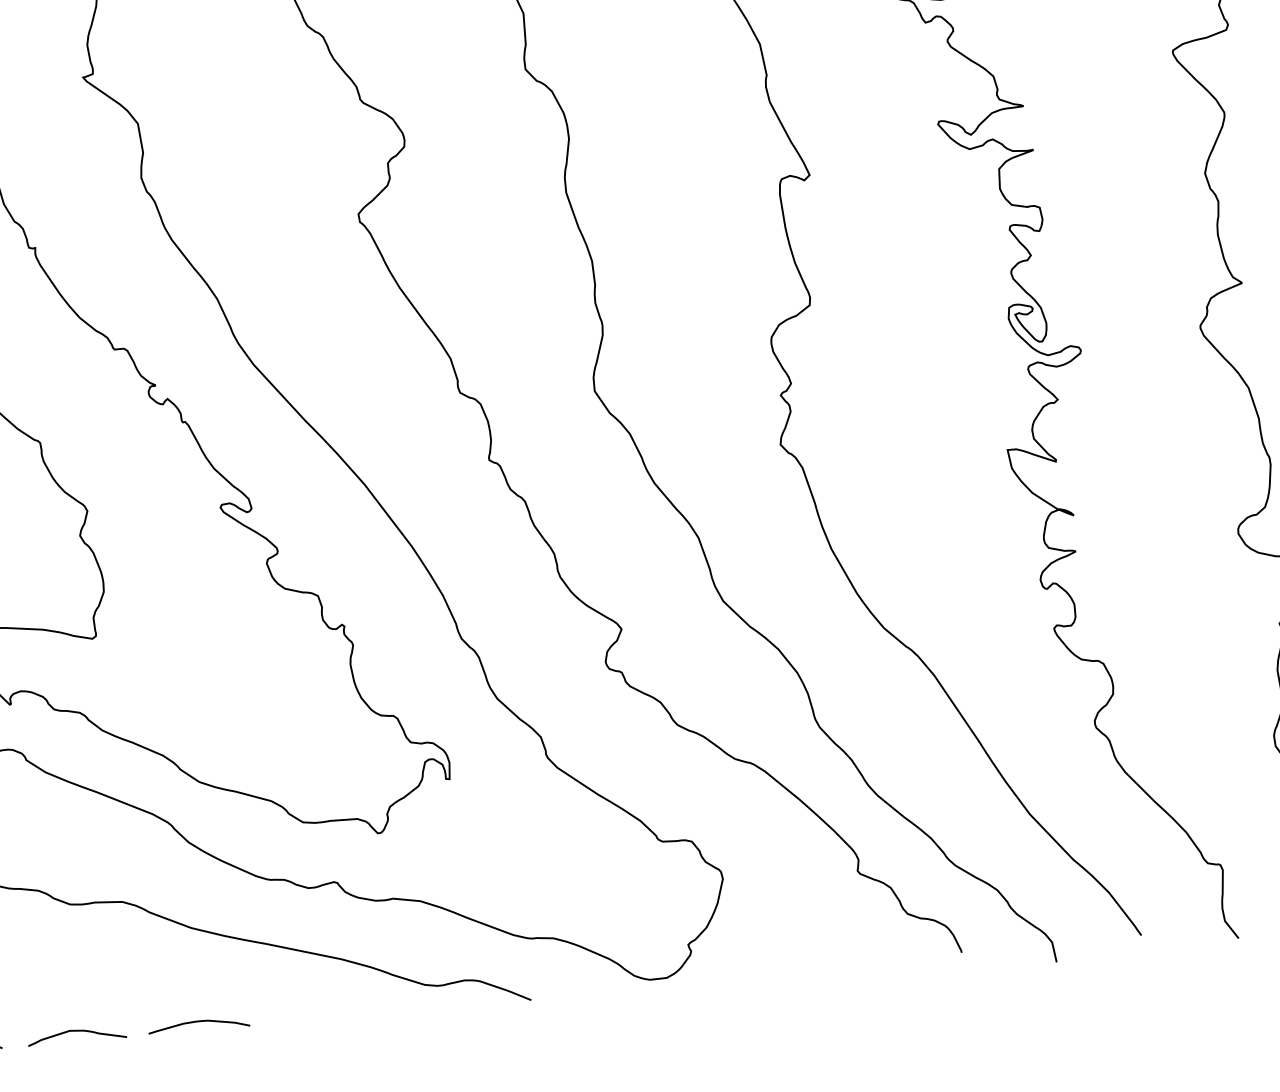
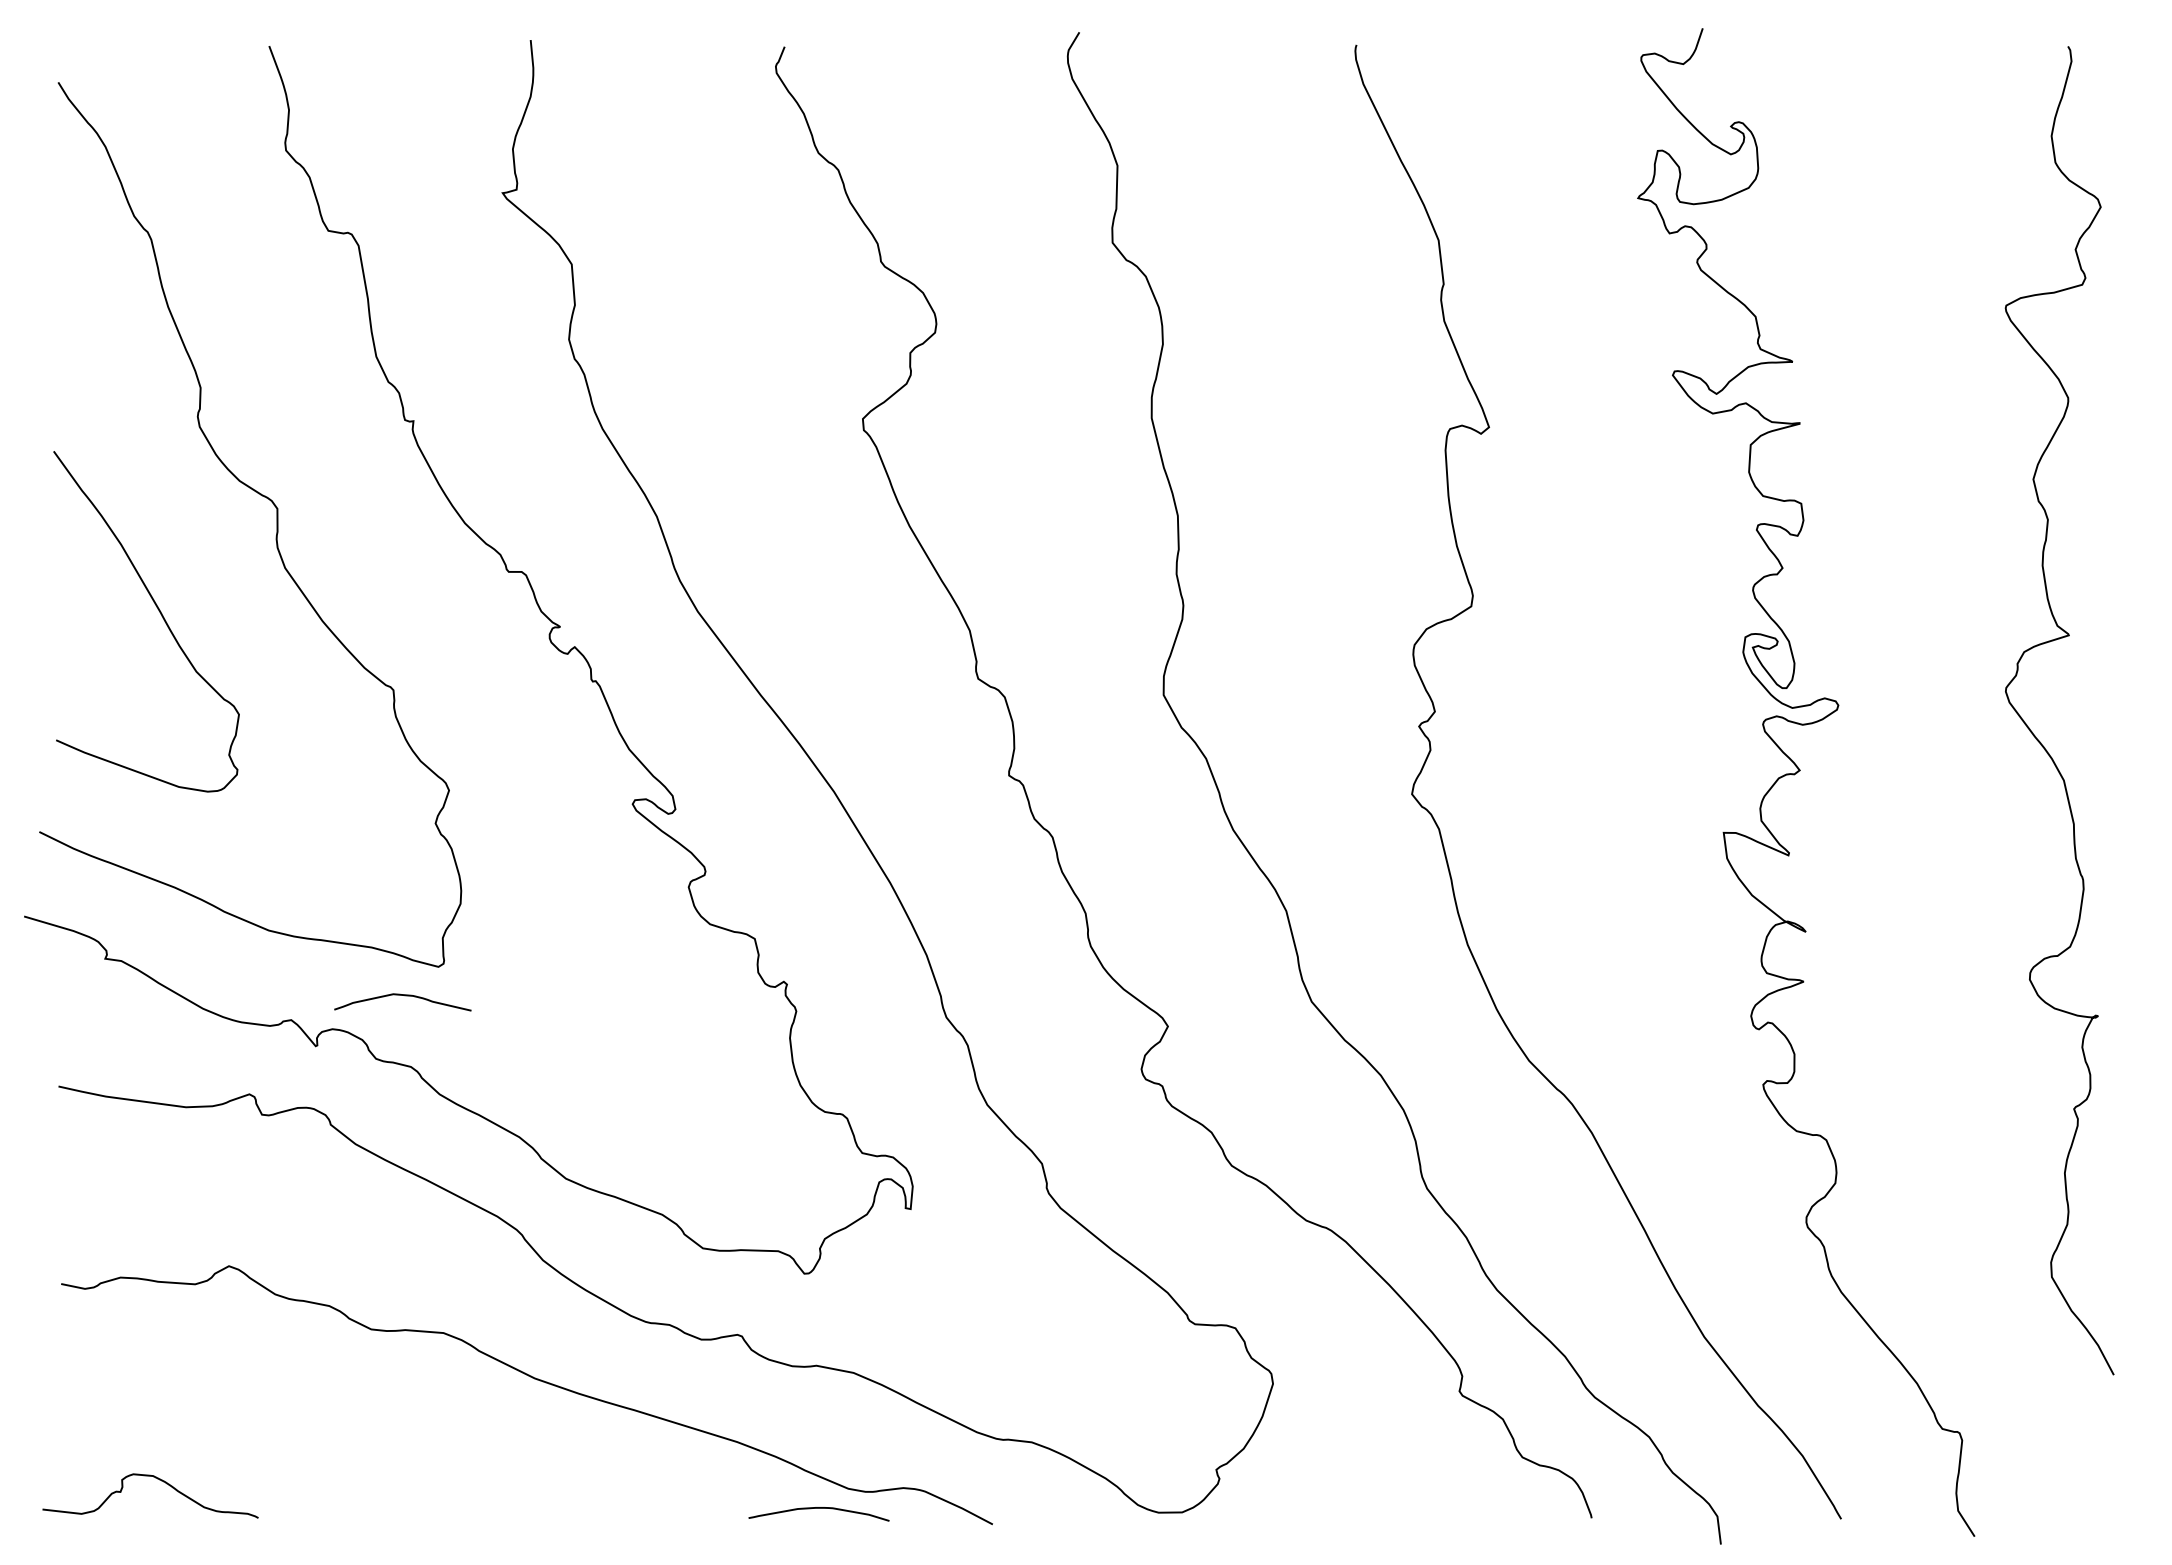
curve: (198, 1021) -> (818, 1508), moved
curve: (77, 1031) -> (404, 996), moved

